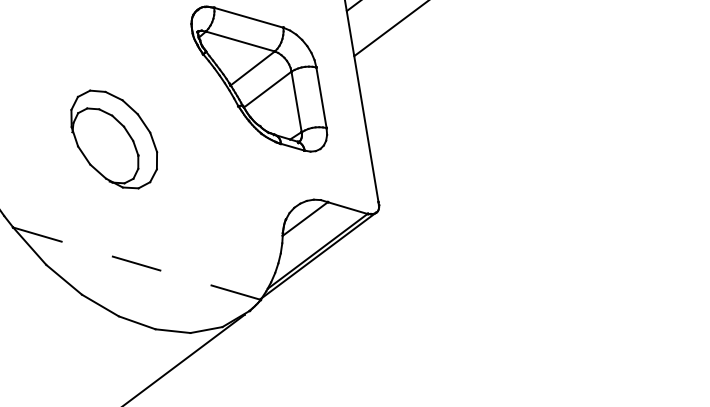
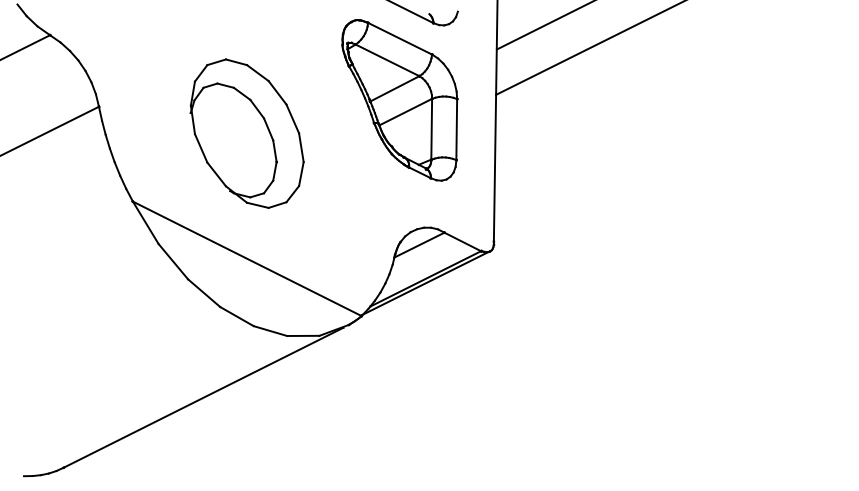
part: (113, 139) -> (246, 133), size x1.43
line: (137, 263) -> (247, 258), dashed -> solid

